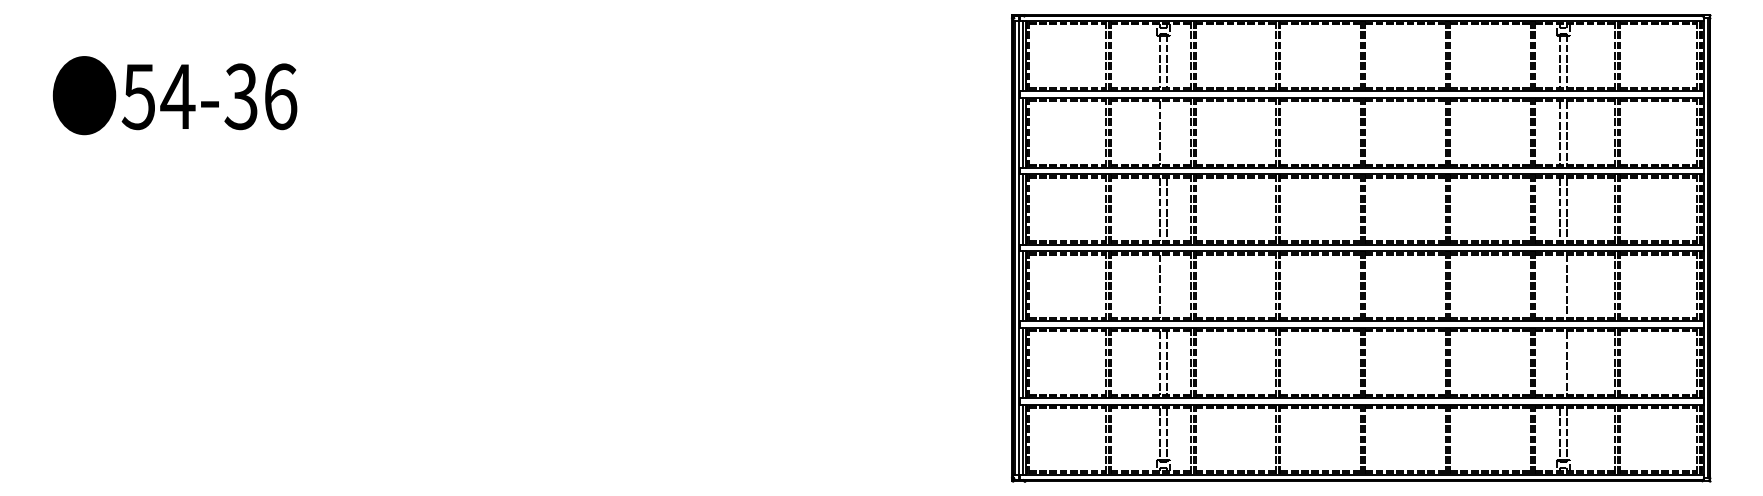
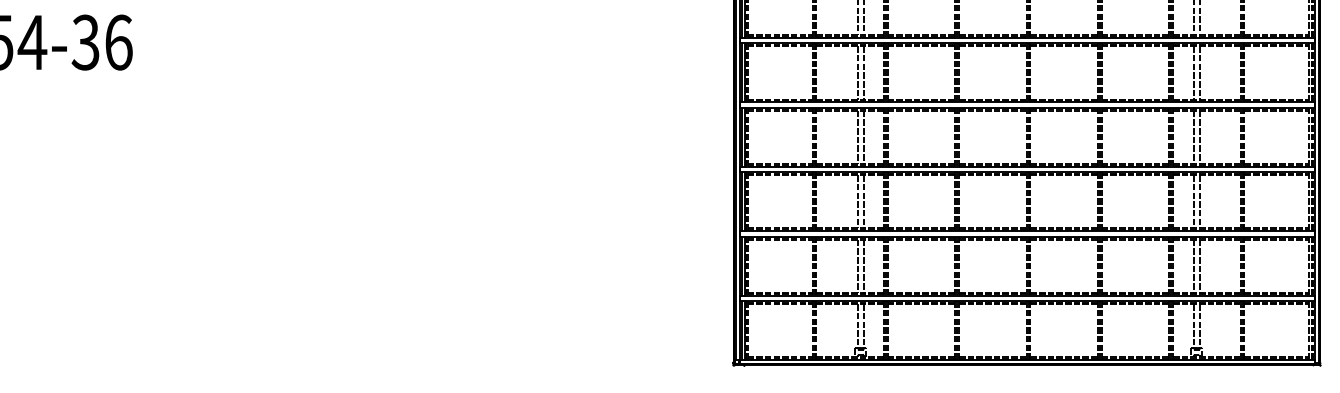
line: (1167, 132) -> (864, 72), added
line: (1167, 285) -> (864, 201), added
line: (1559, 285) -> (1193, 201), added
line: (1559, 362) -> (1193, 265), added

